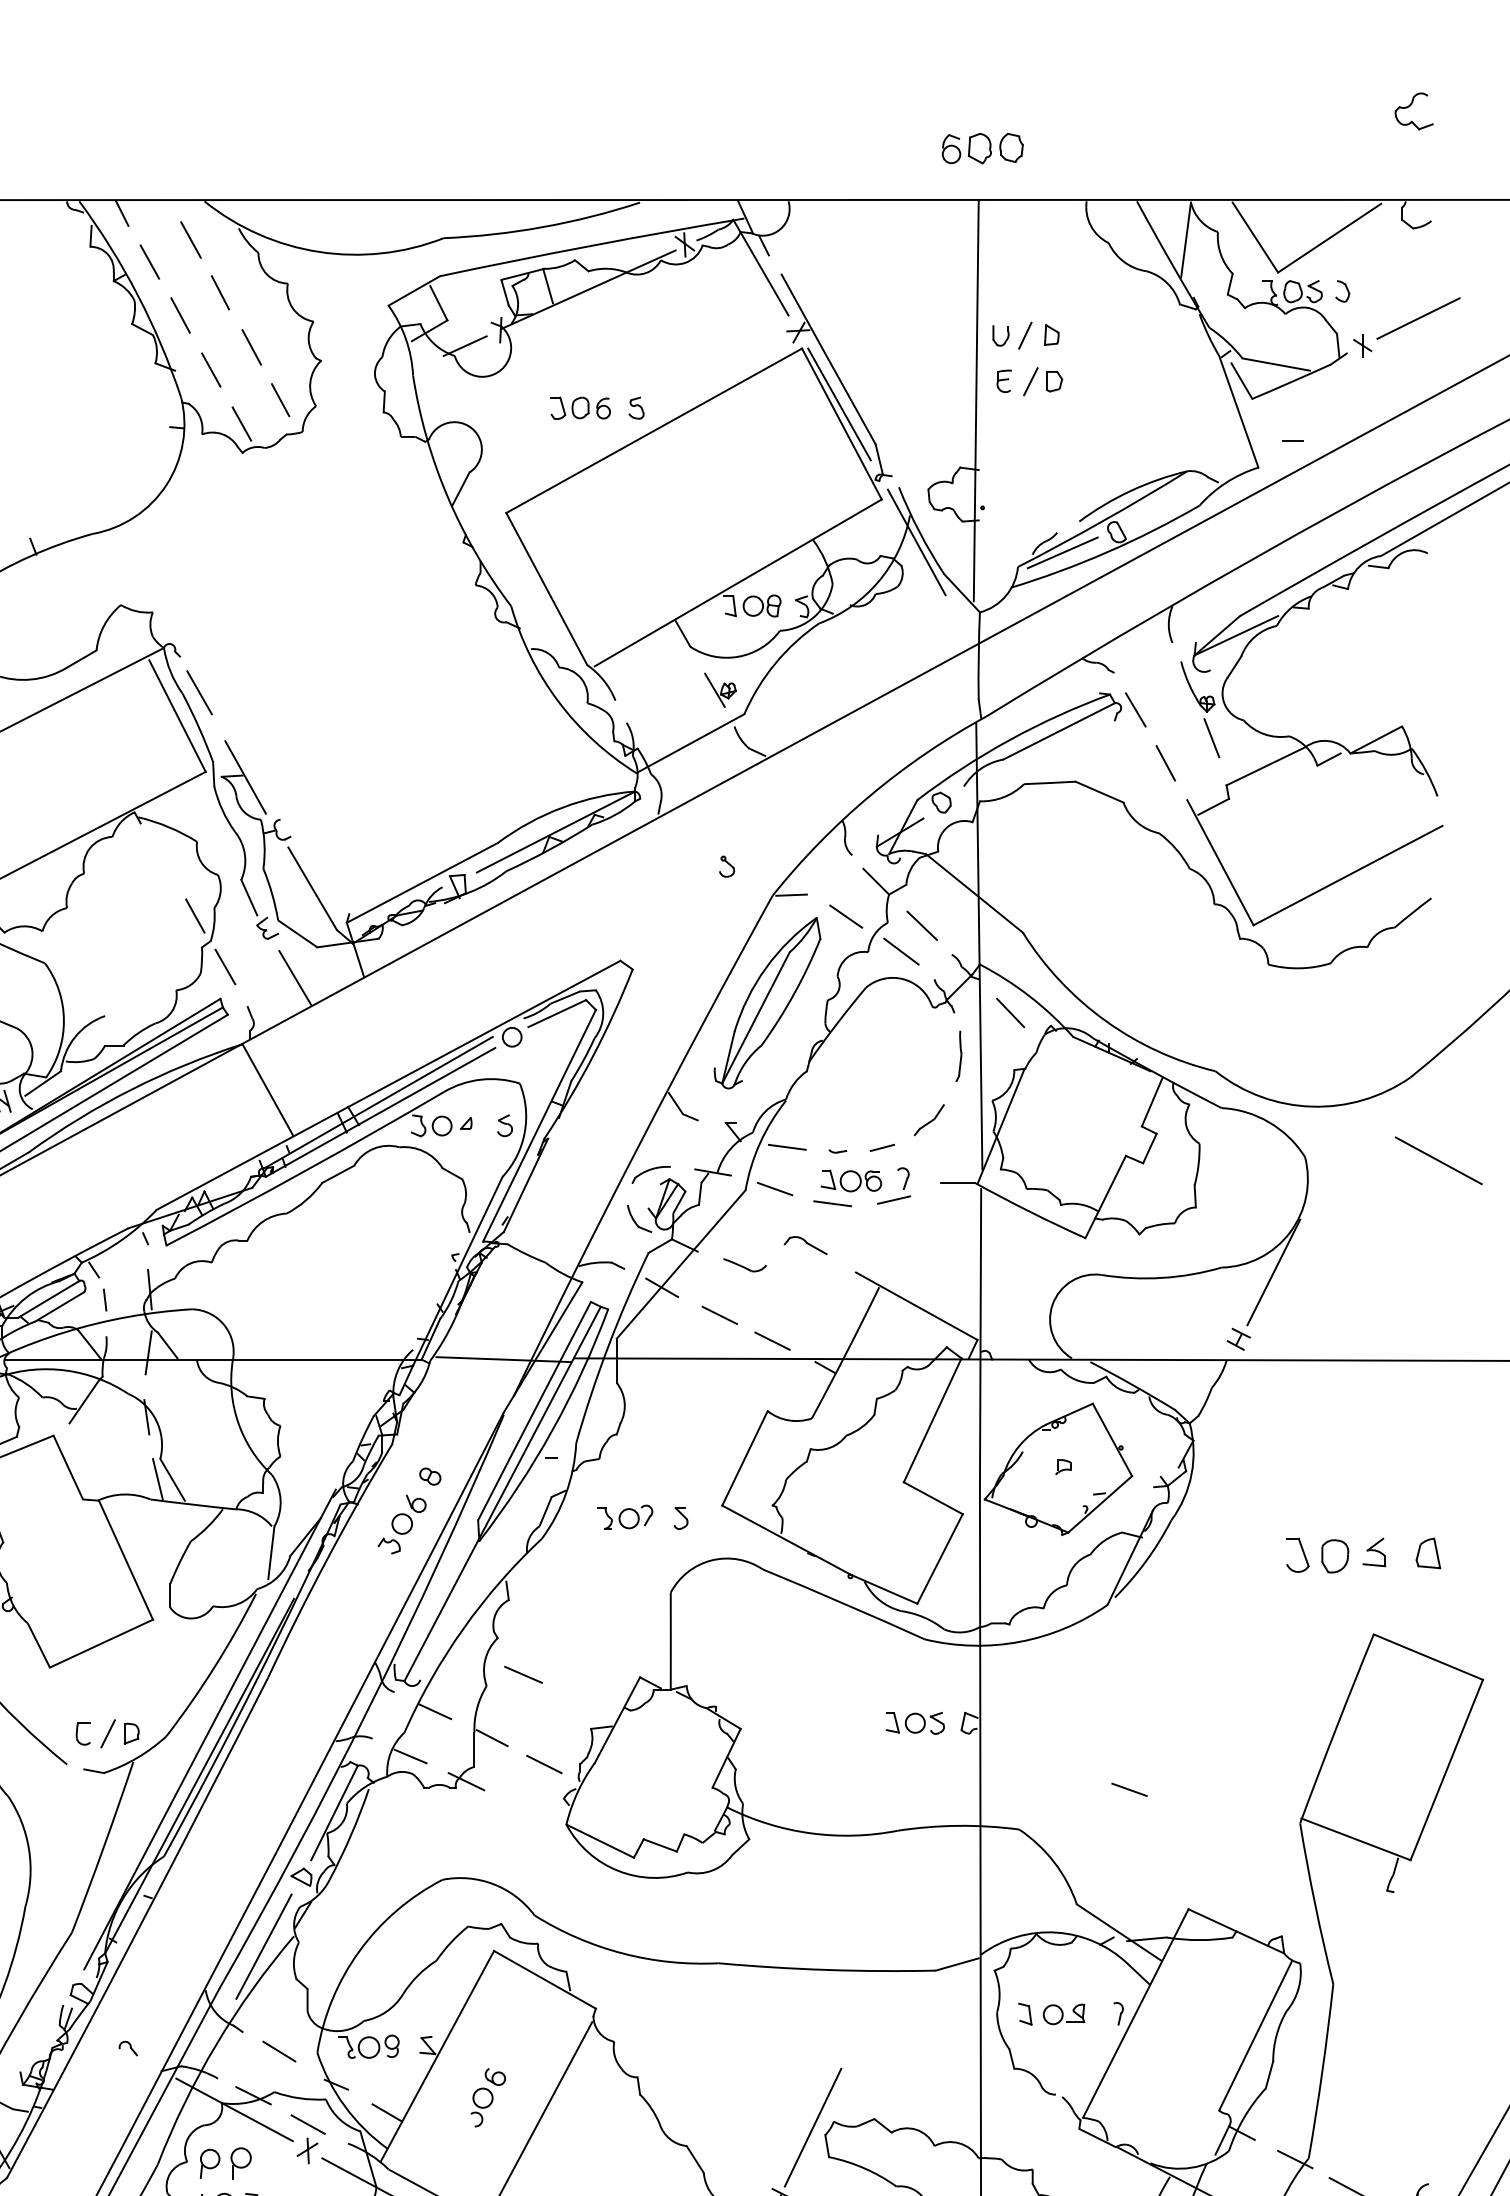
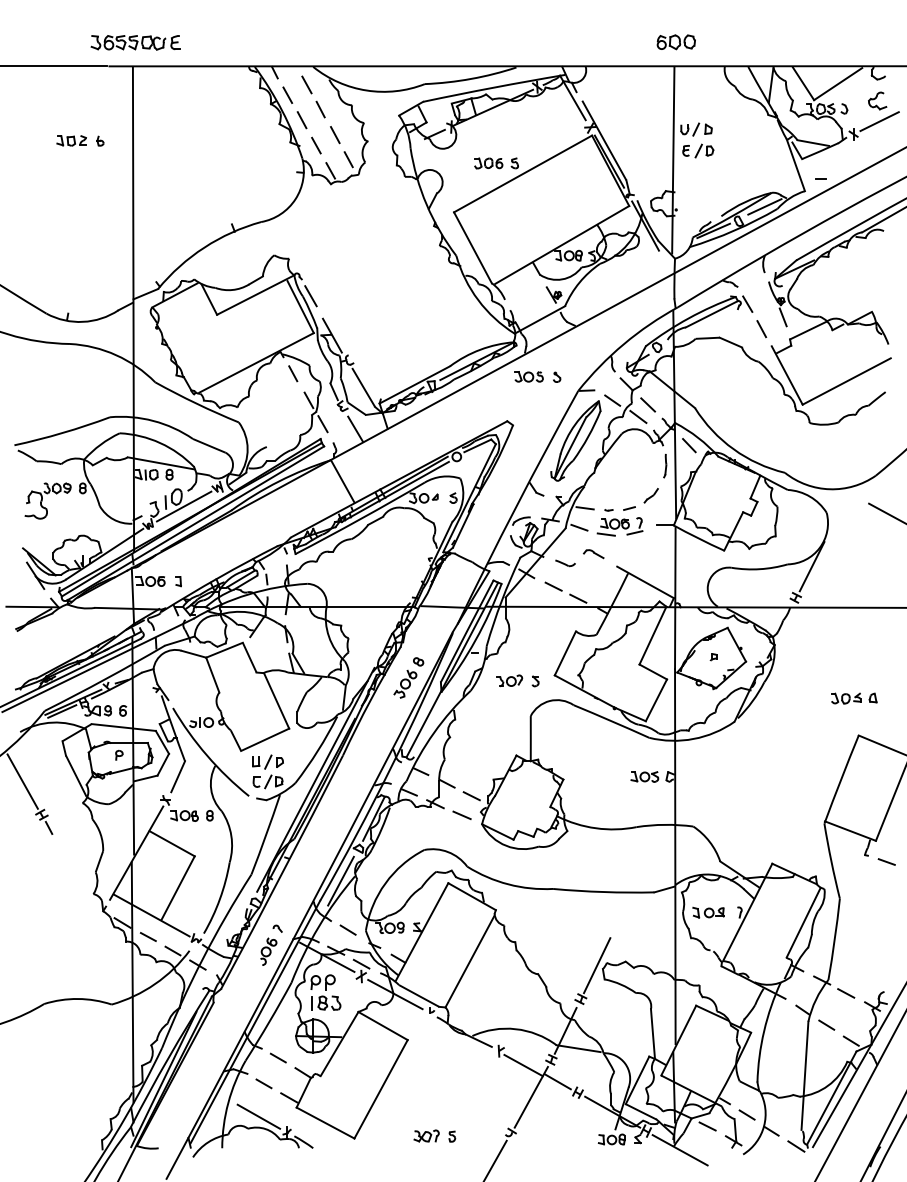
part: (1413, 110) -> (877, 100), moved
line: (1171, 500) -> (764, 206), added
line: (162, 858) -> (293, 373), added
part: (665, 864) -> (528, 376), added
part: (1364, 1555) -> (854, 698), size x0.62
line: (522, 1672) -> (461, 814), moved
part: (106, 1690) -> (267, 761), added
line: (1128, 1788) -> (886, 861), moved
part: (487, 2097) -> (268, 951), moved

